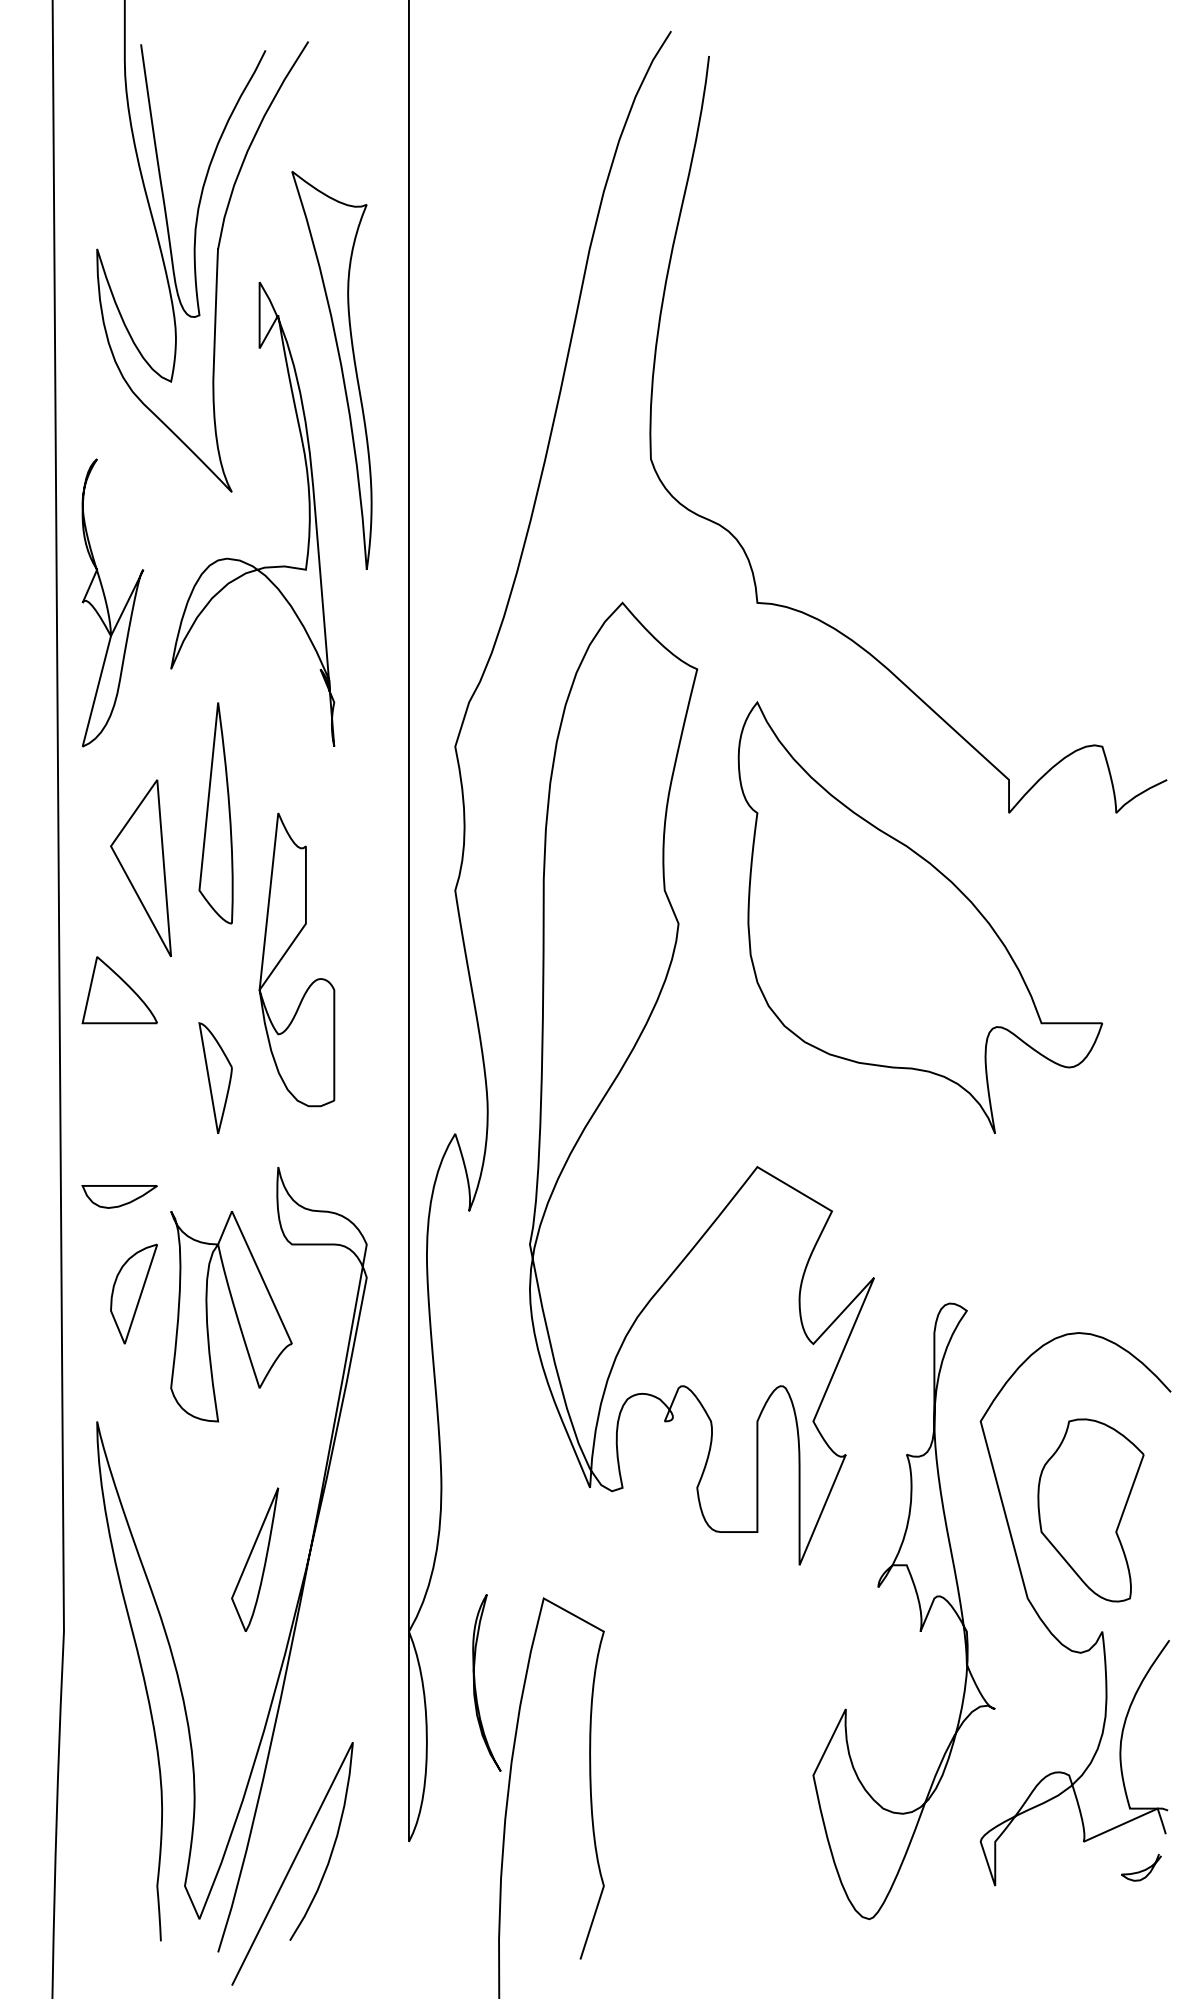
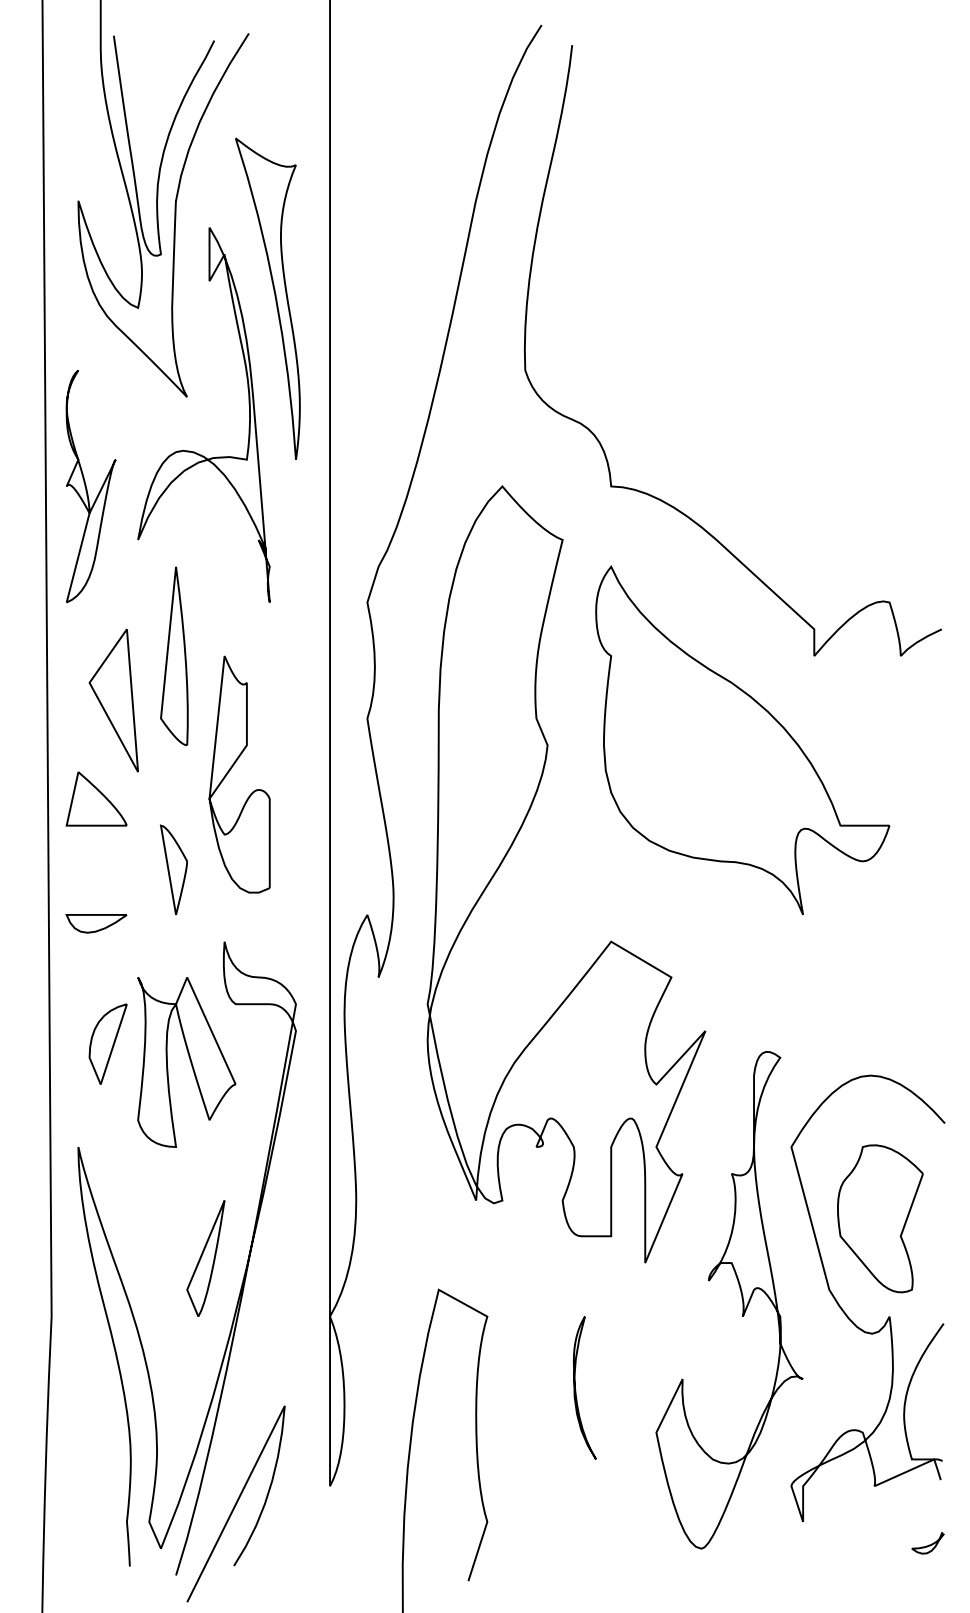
part: (119, 1196) -> (96, 923), moved
part: (476, 1686) -> (576, 1390), moved
curve: (1140, 1870) -> (927, 1545), moved

